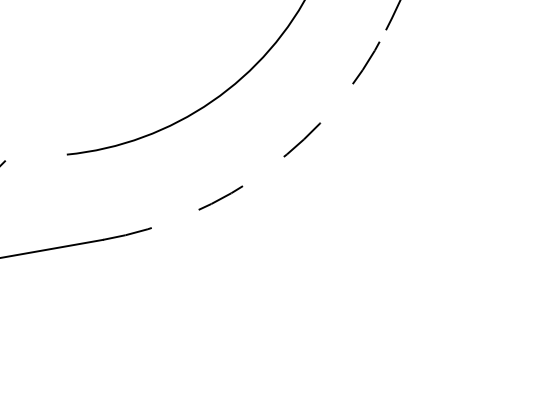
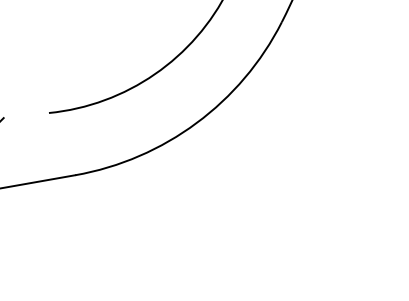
arc: (269, 168) -> (196, 123), dashed -> solid

